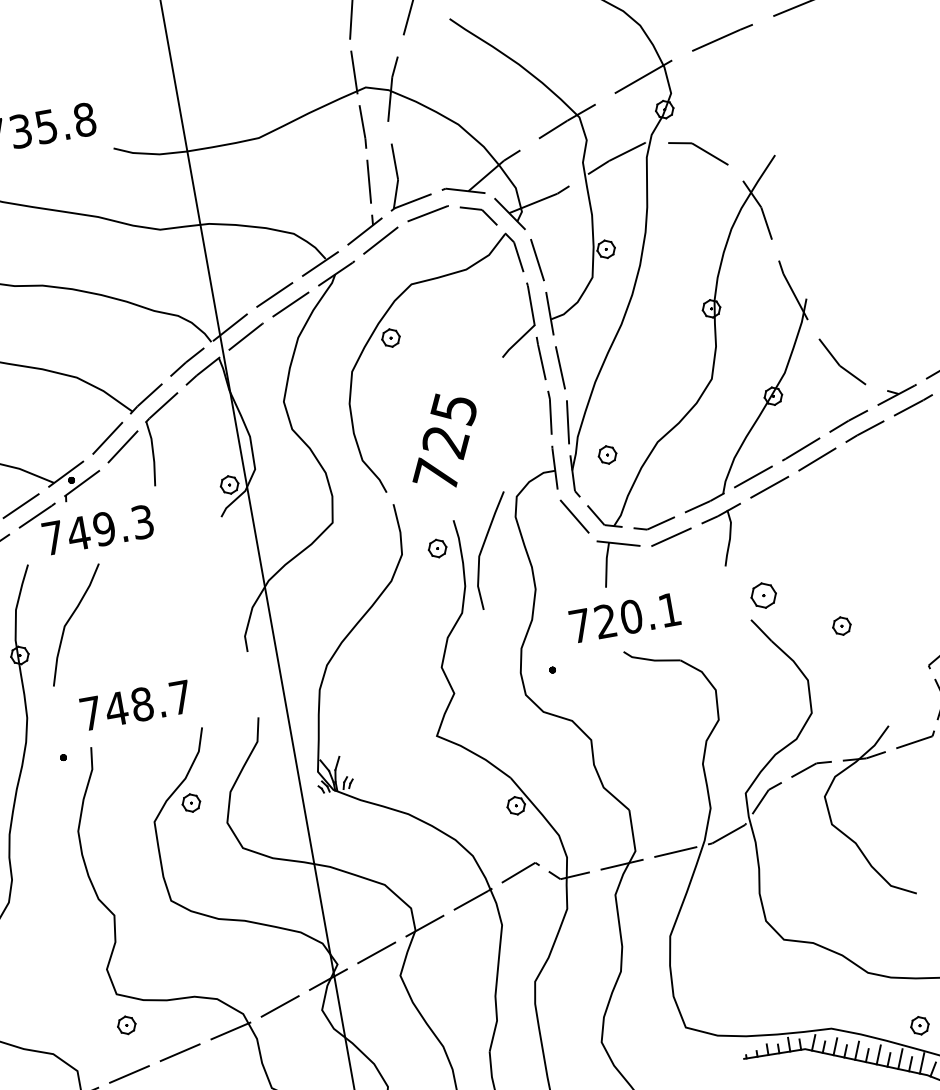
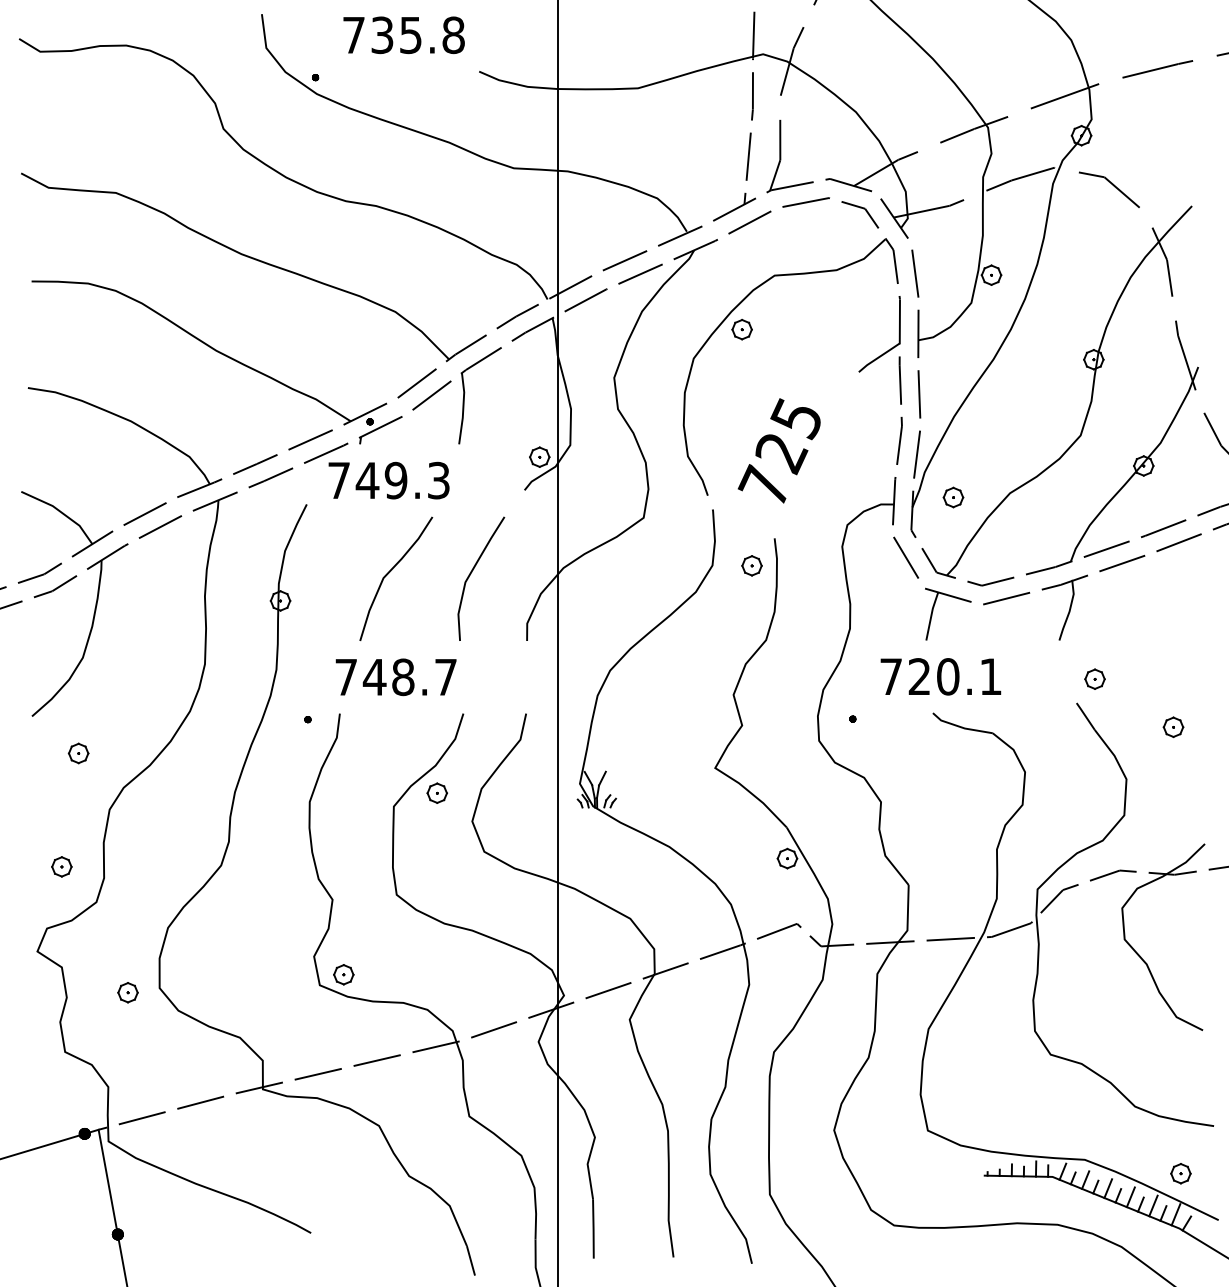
curve: (483, 548) -> (471, 574), moved
part: (763, 594) -> (1094, 678), size x0.71
curve: (70, 620) -> (390, 572), moved
part: (126, 1025) -> (343, 974), moved

